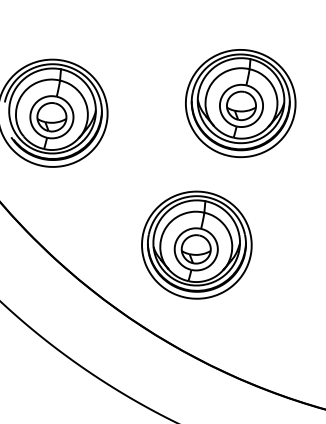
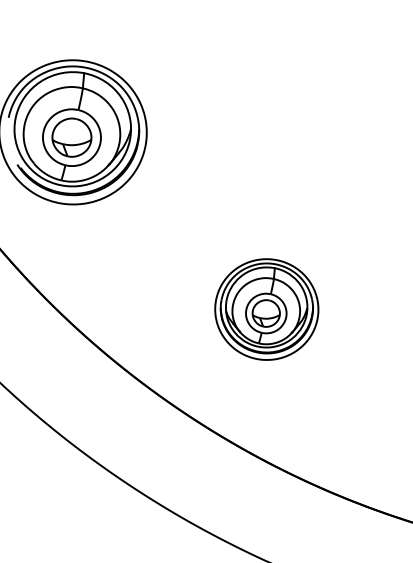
part: (240, 103) -> (325, 119), removed
part: (196, 244) -> (266, 308), size x0.7

